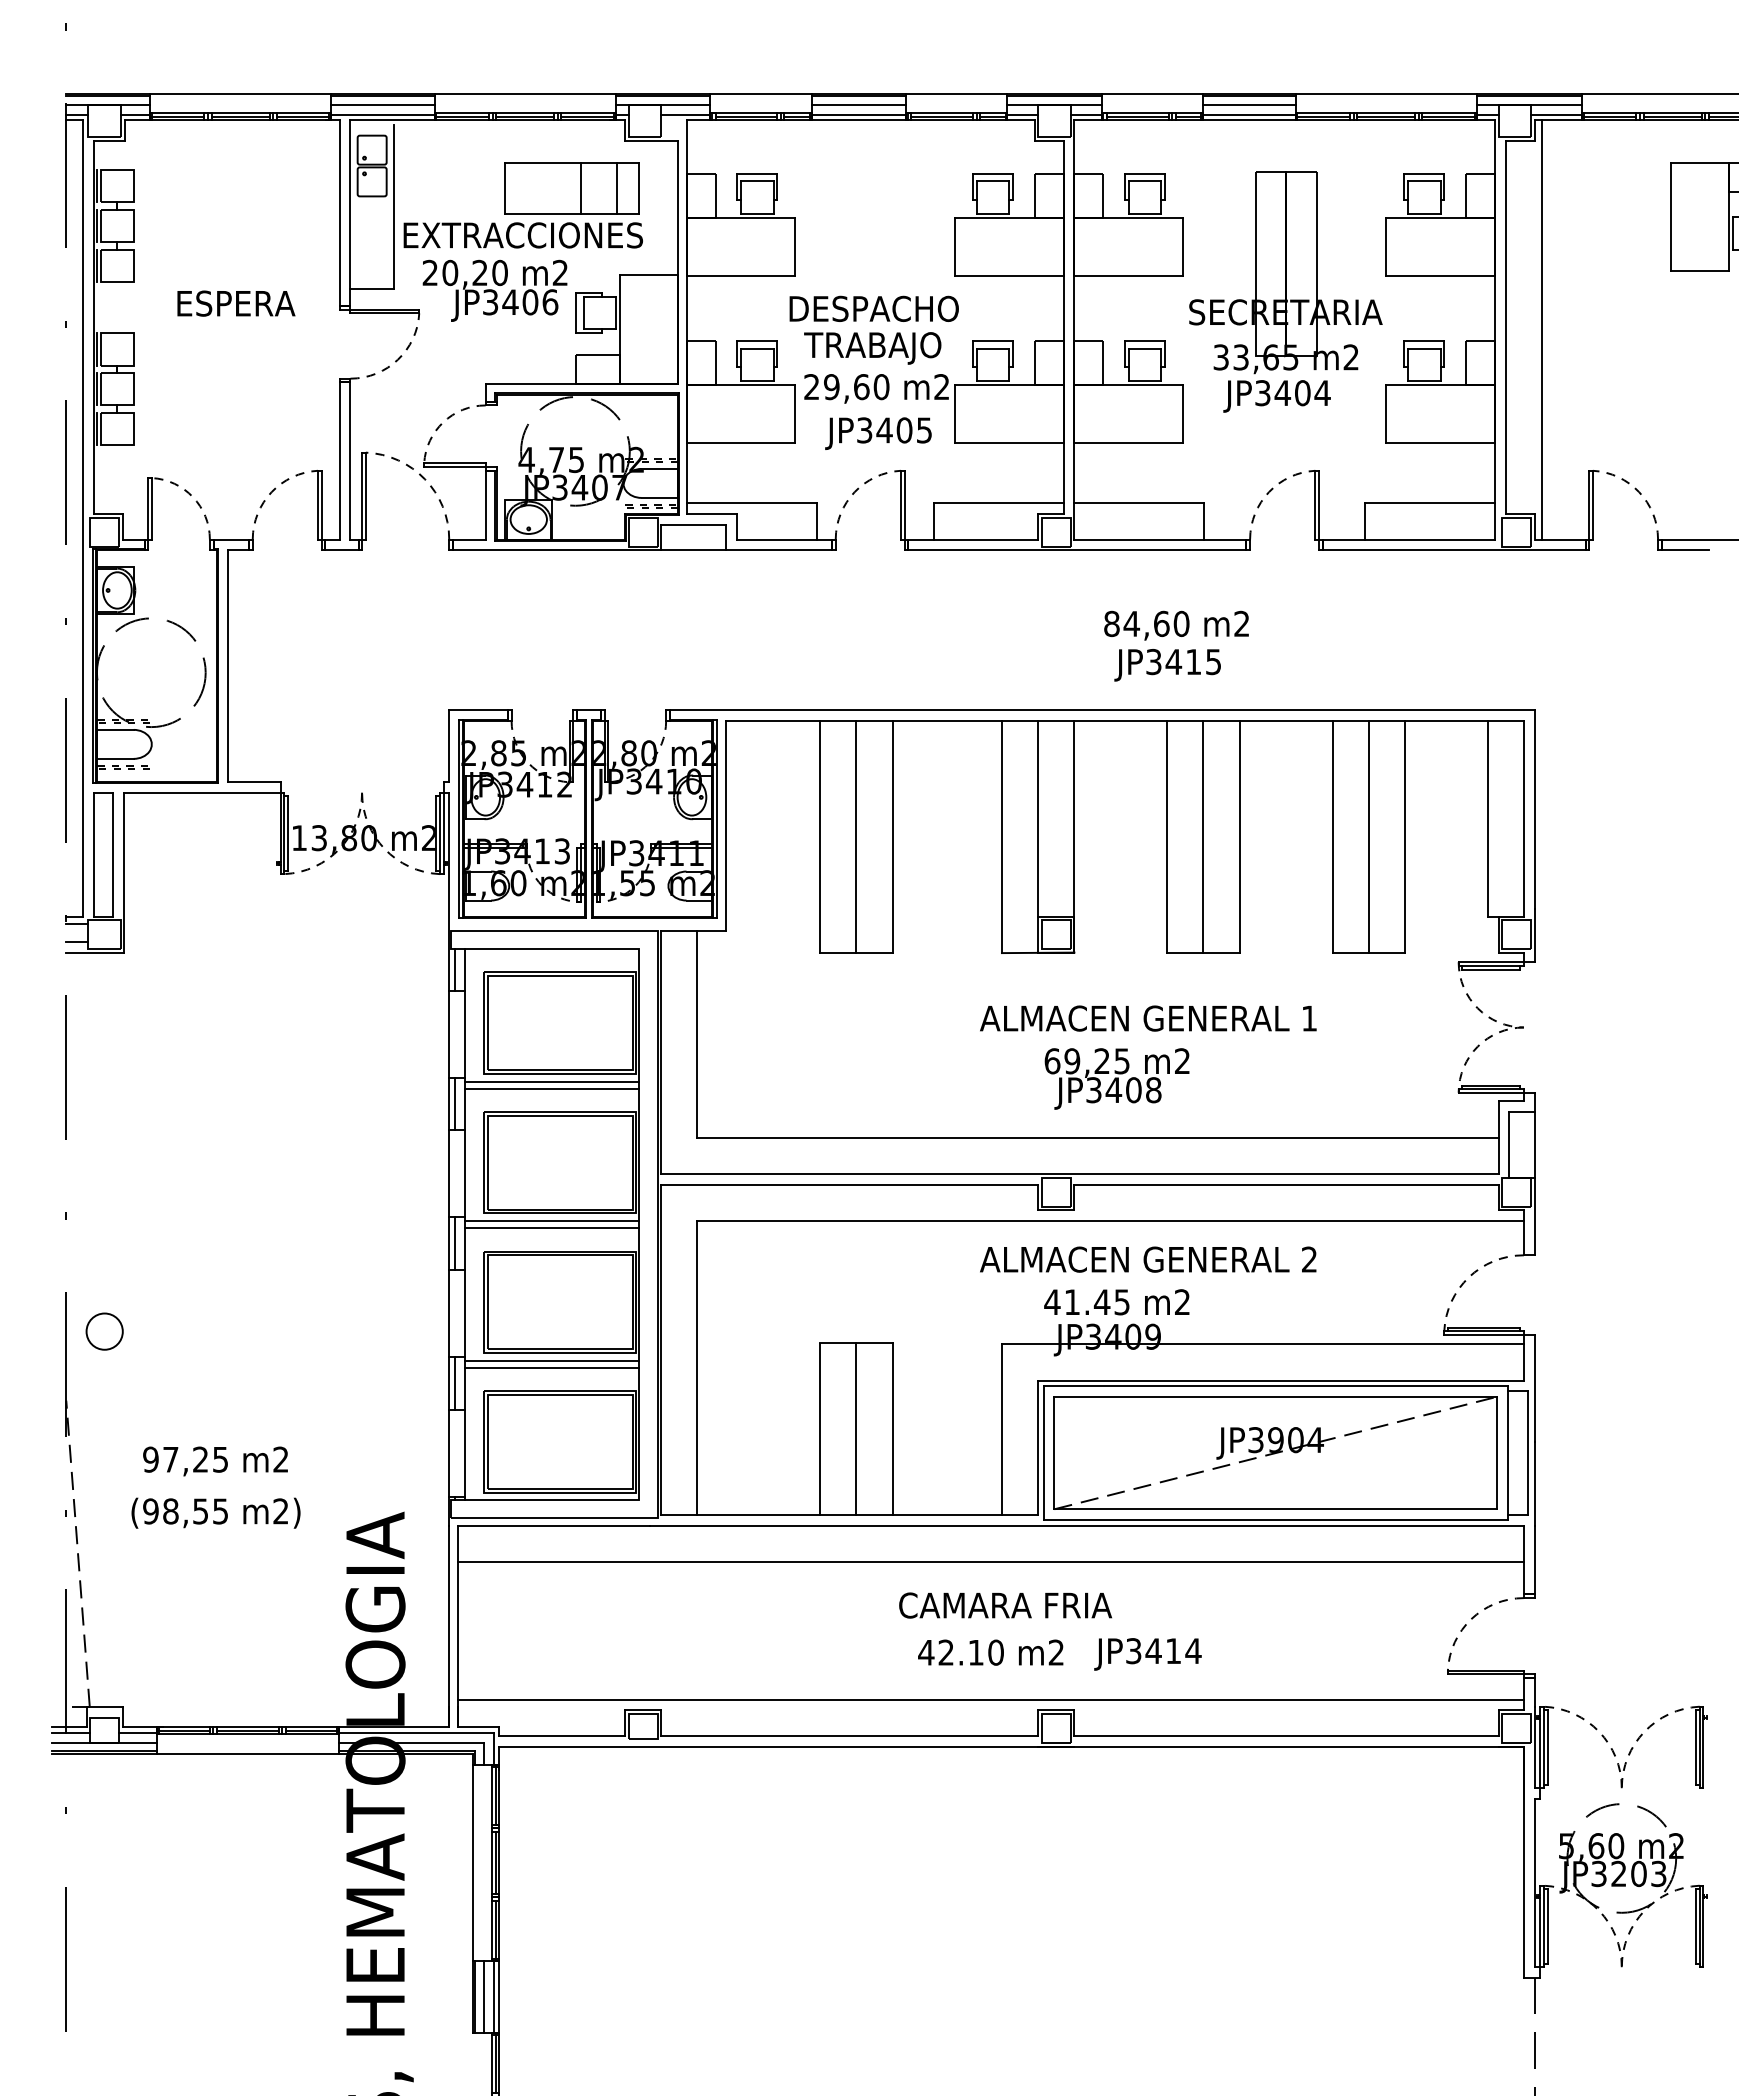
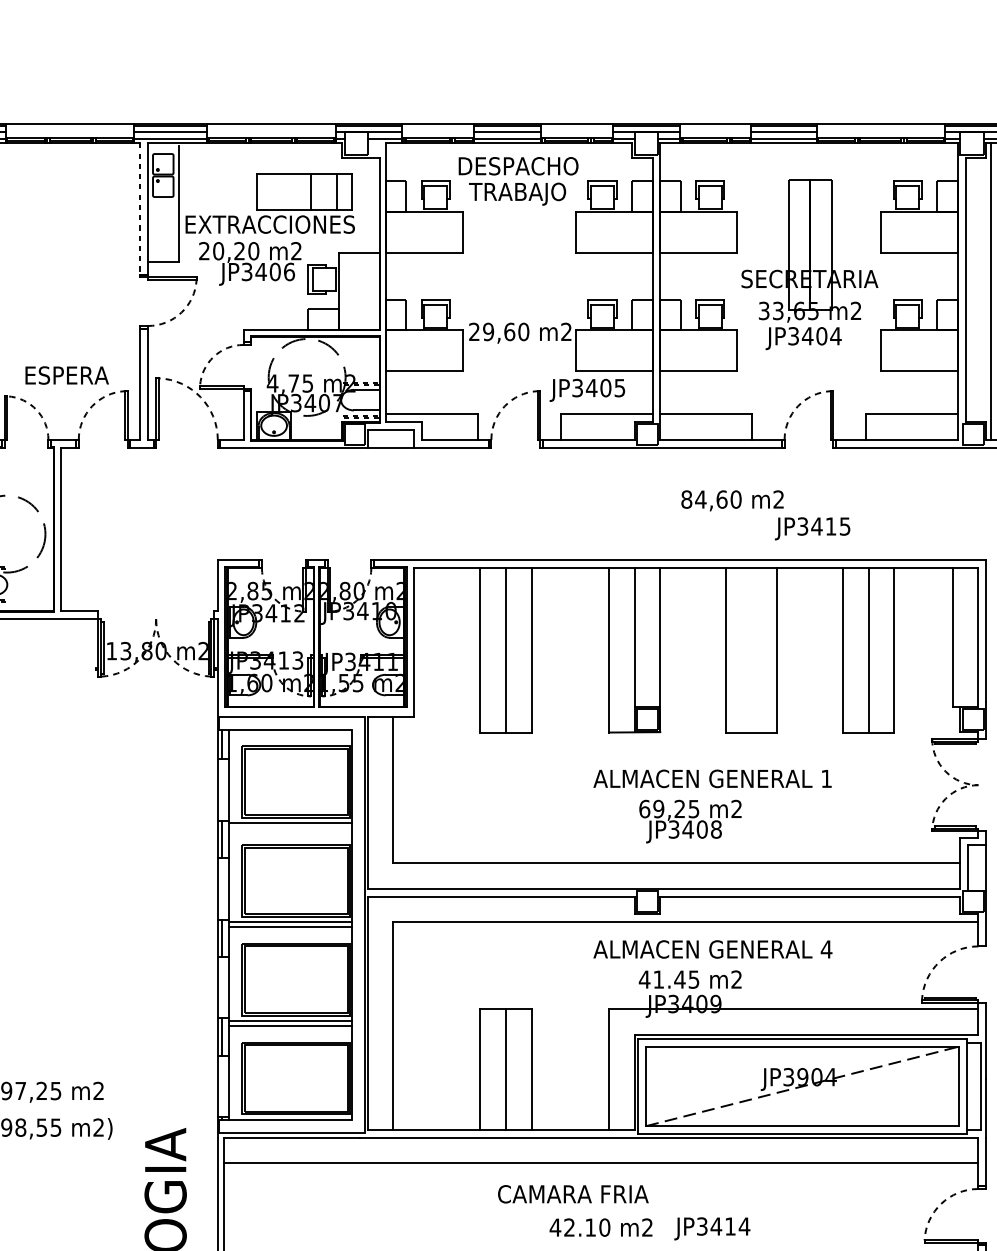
line: (339, 213) -> (140, 209), solid -> dashed
text: (236, 303) -> (67, 375), moved
text: (873, 329) -> (518, 180), moved
text: (878, 433) -> (587, 390), moved
text: (1167, 665) -> (812, 528), moved
line: (1203, 836) -> (751, 650), removed
line: (552, 1088) -> (290, 828), removed
text: (1309, 1259) -> (826, 949), 2 -> 4
text: (1005, 1605) -> (573, 1194), moved

